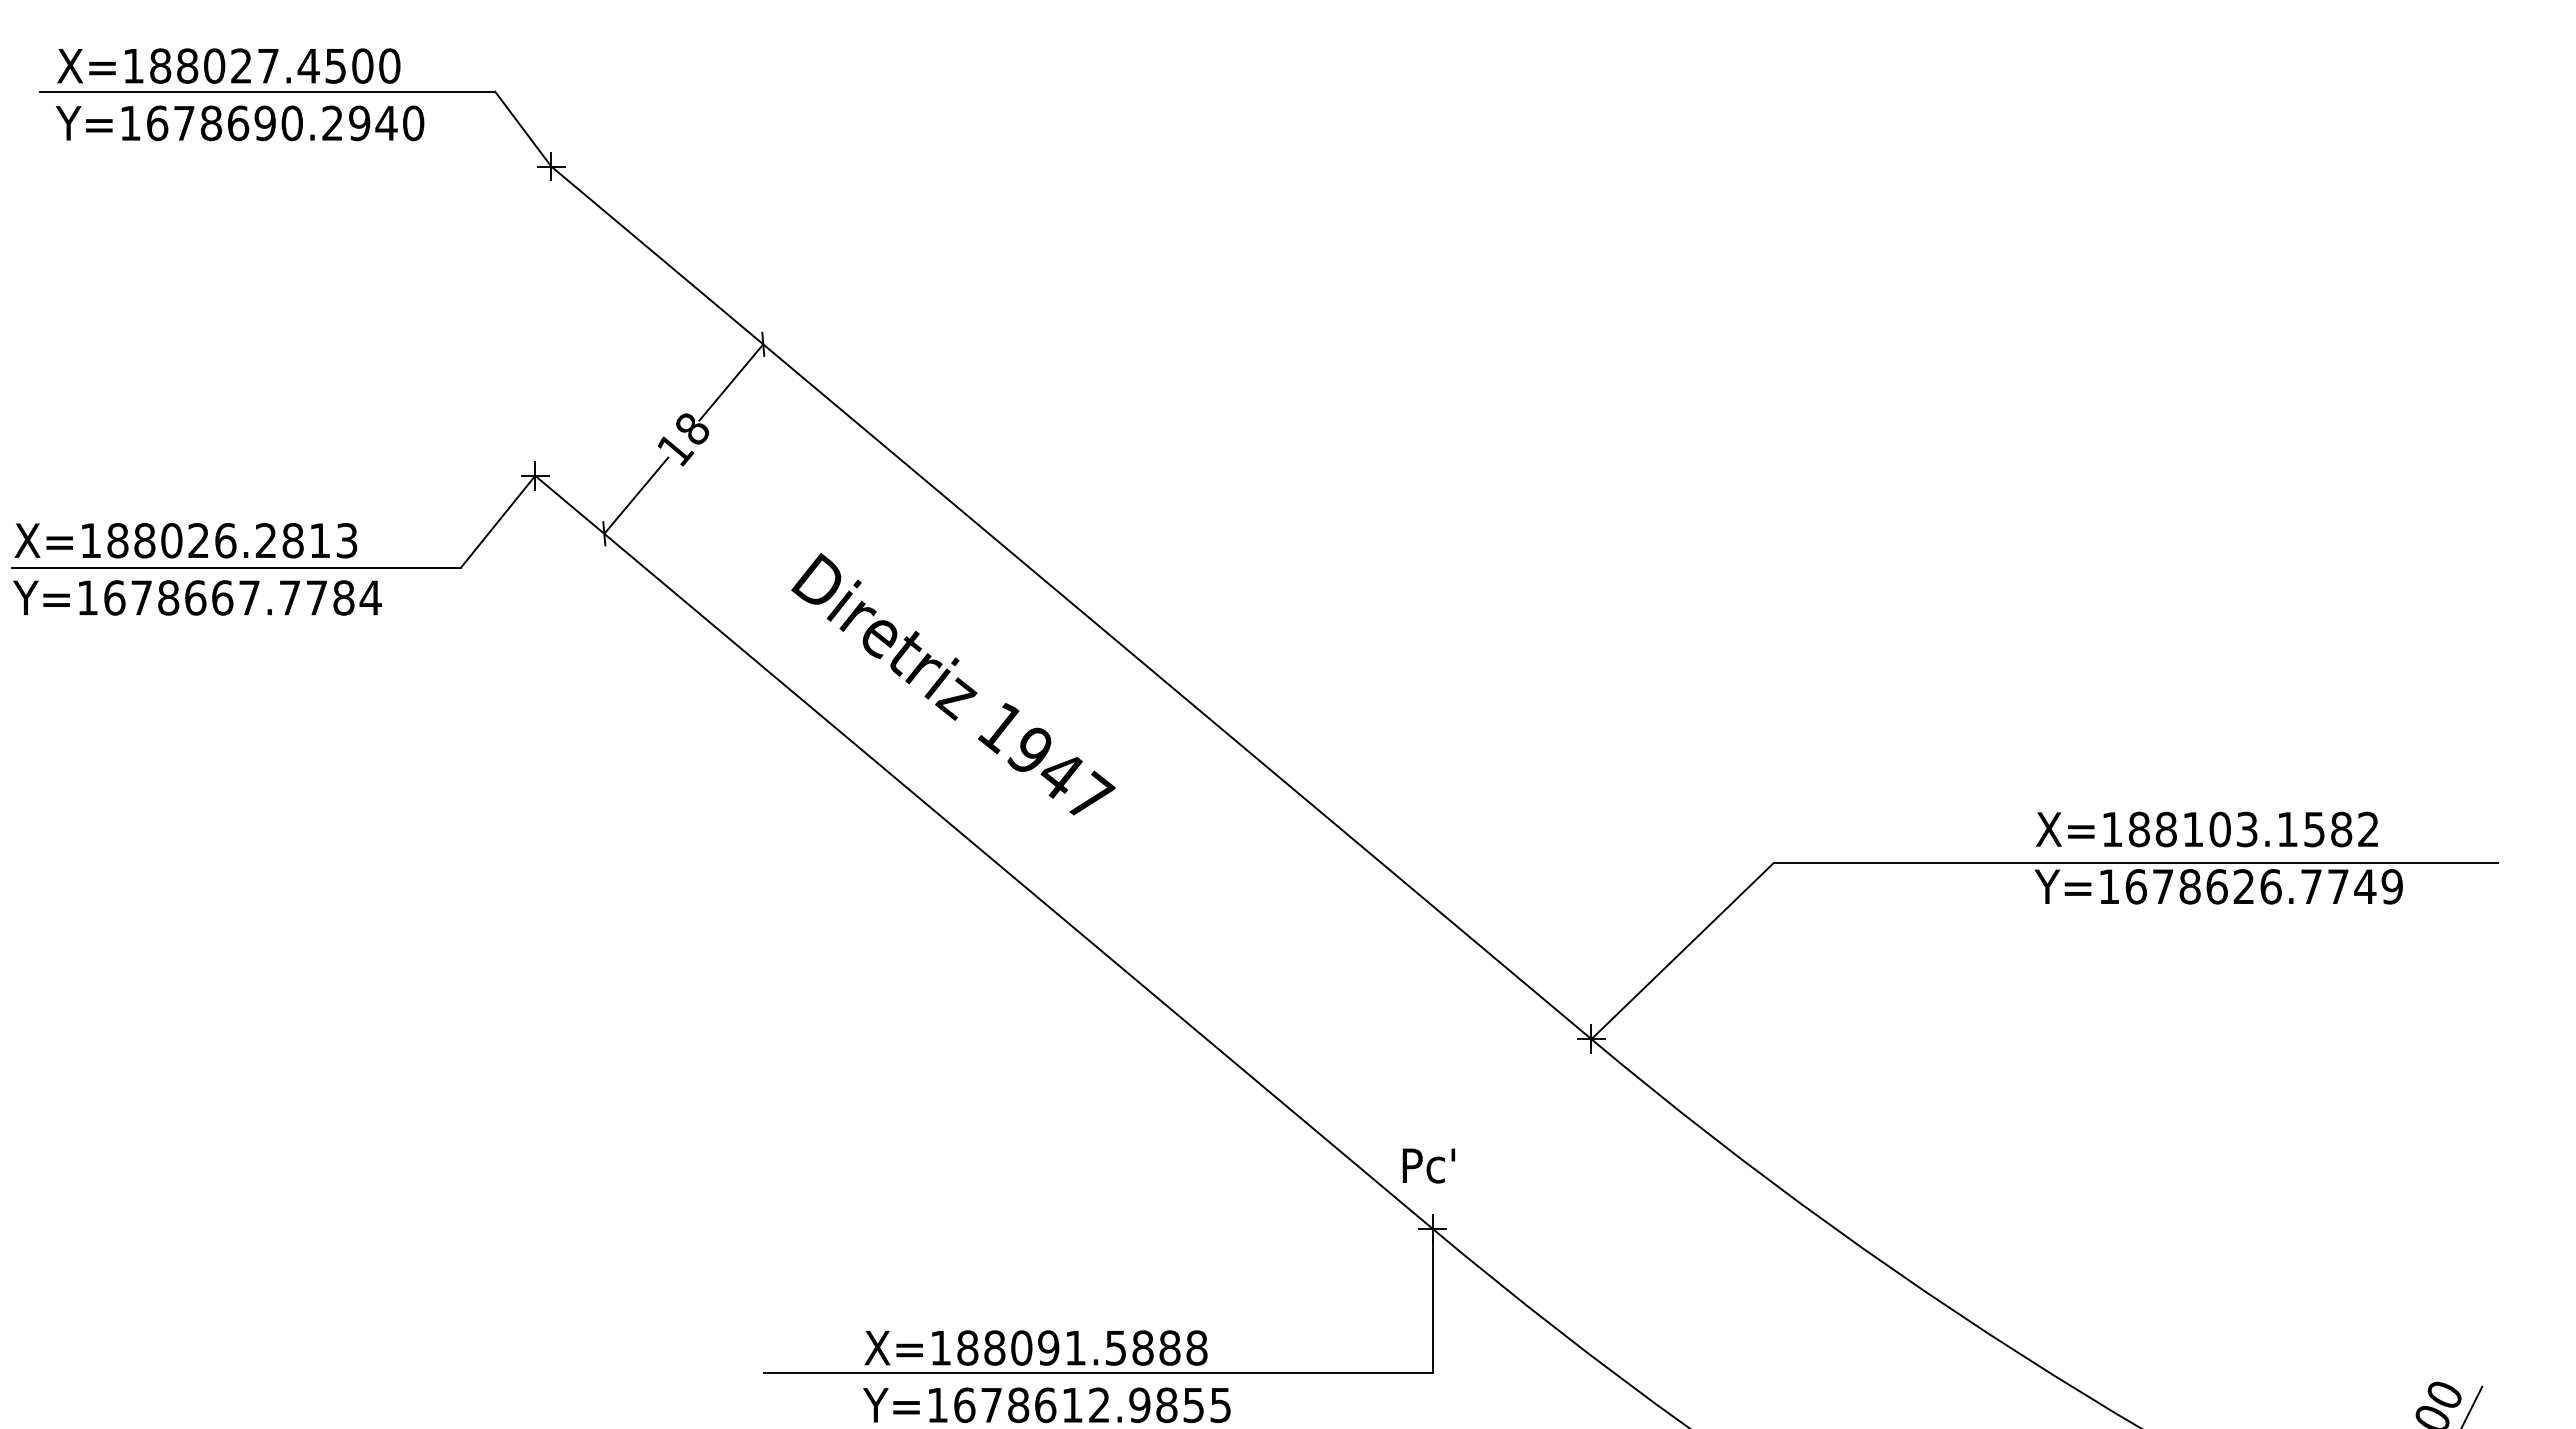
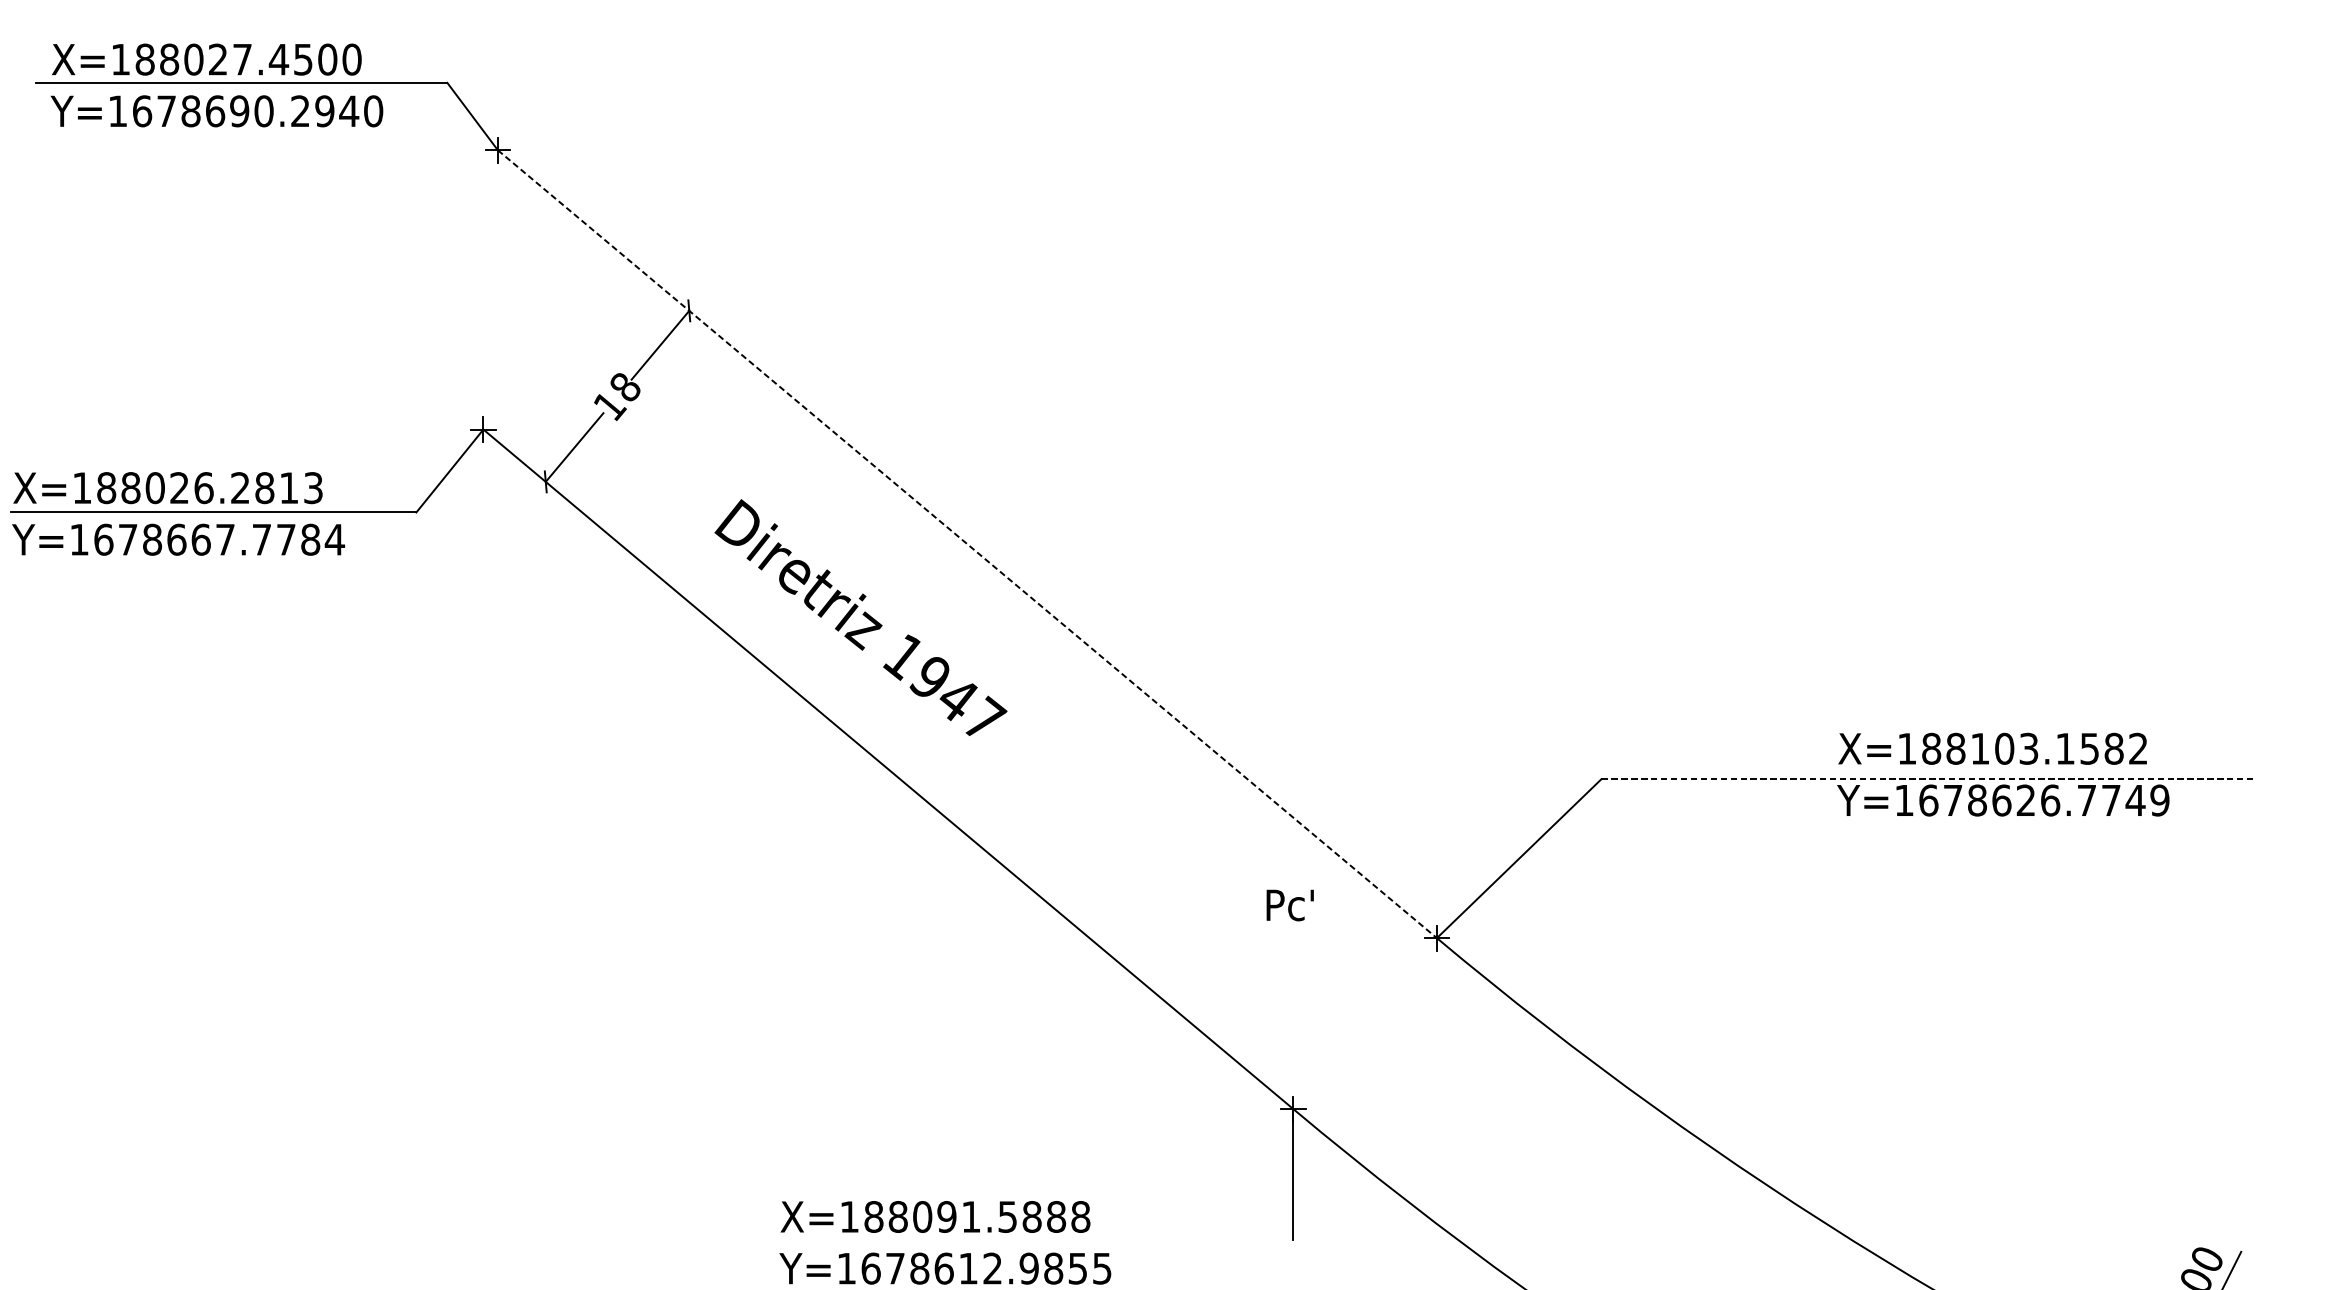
line: (1071, 602) -> (967, 543), solid -> dashed
line: (2136, 863) -> (1929, 779), solid -> dashed
text: (1428, 1165) -> (1289, 905), moved
line: (1097, 1373) -> (991, 1239), removed

